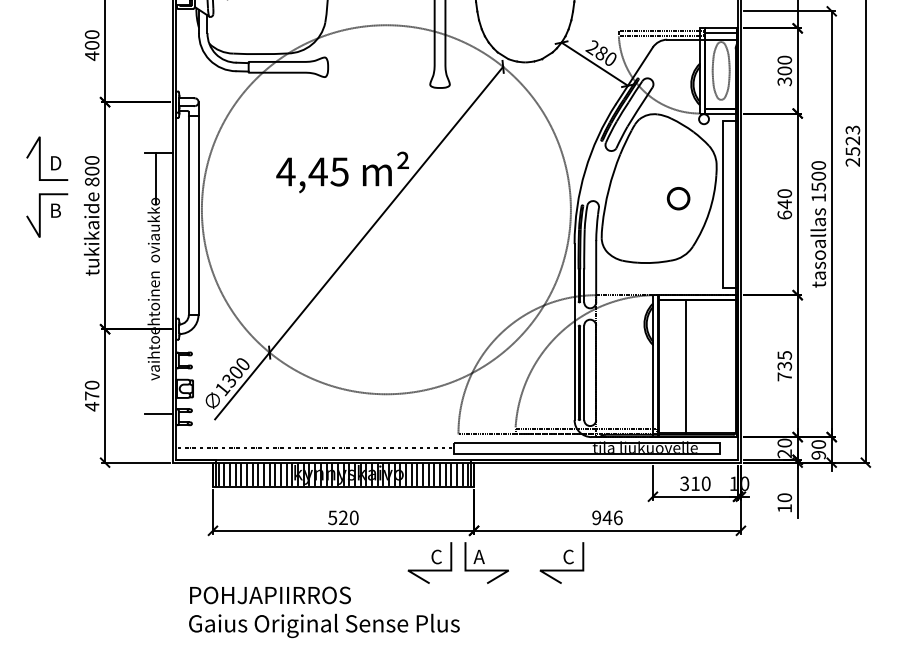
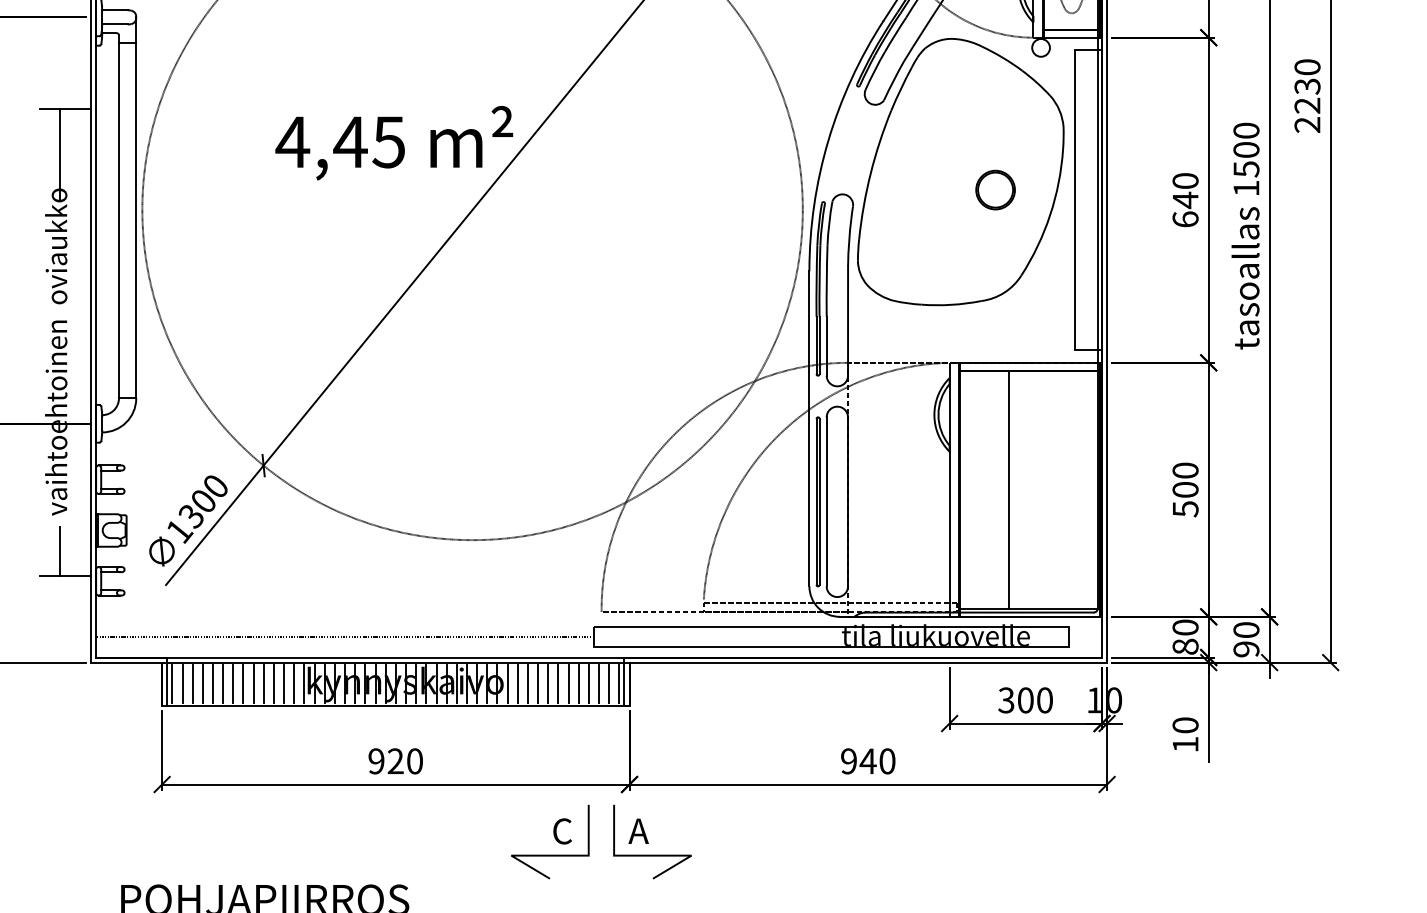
text: (852, 140) -> (1306, 85), 2523 -> 2230
text: (784, 366) -> (1185, 490), 735 -> 500
line: (155, 400) -> (59, 551), added
text: (784, 453) -> (1185, 646), 20 -> 80
text: (695, 483) -> (1025, 699), 310 -> 300
text: (332, 517) -> (376, 760), 520 -> 920
text: (617, 517) -> (886, 760), 946 -> 940
part: (561, 562) -> (785, 841), removed

